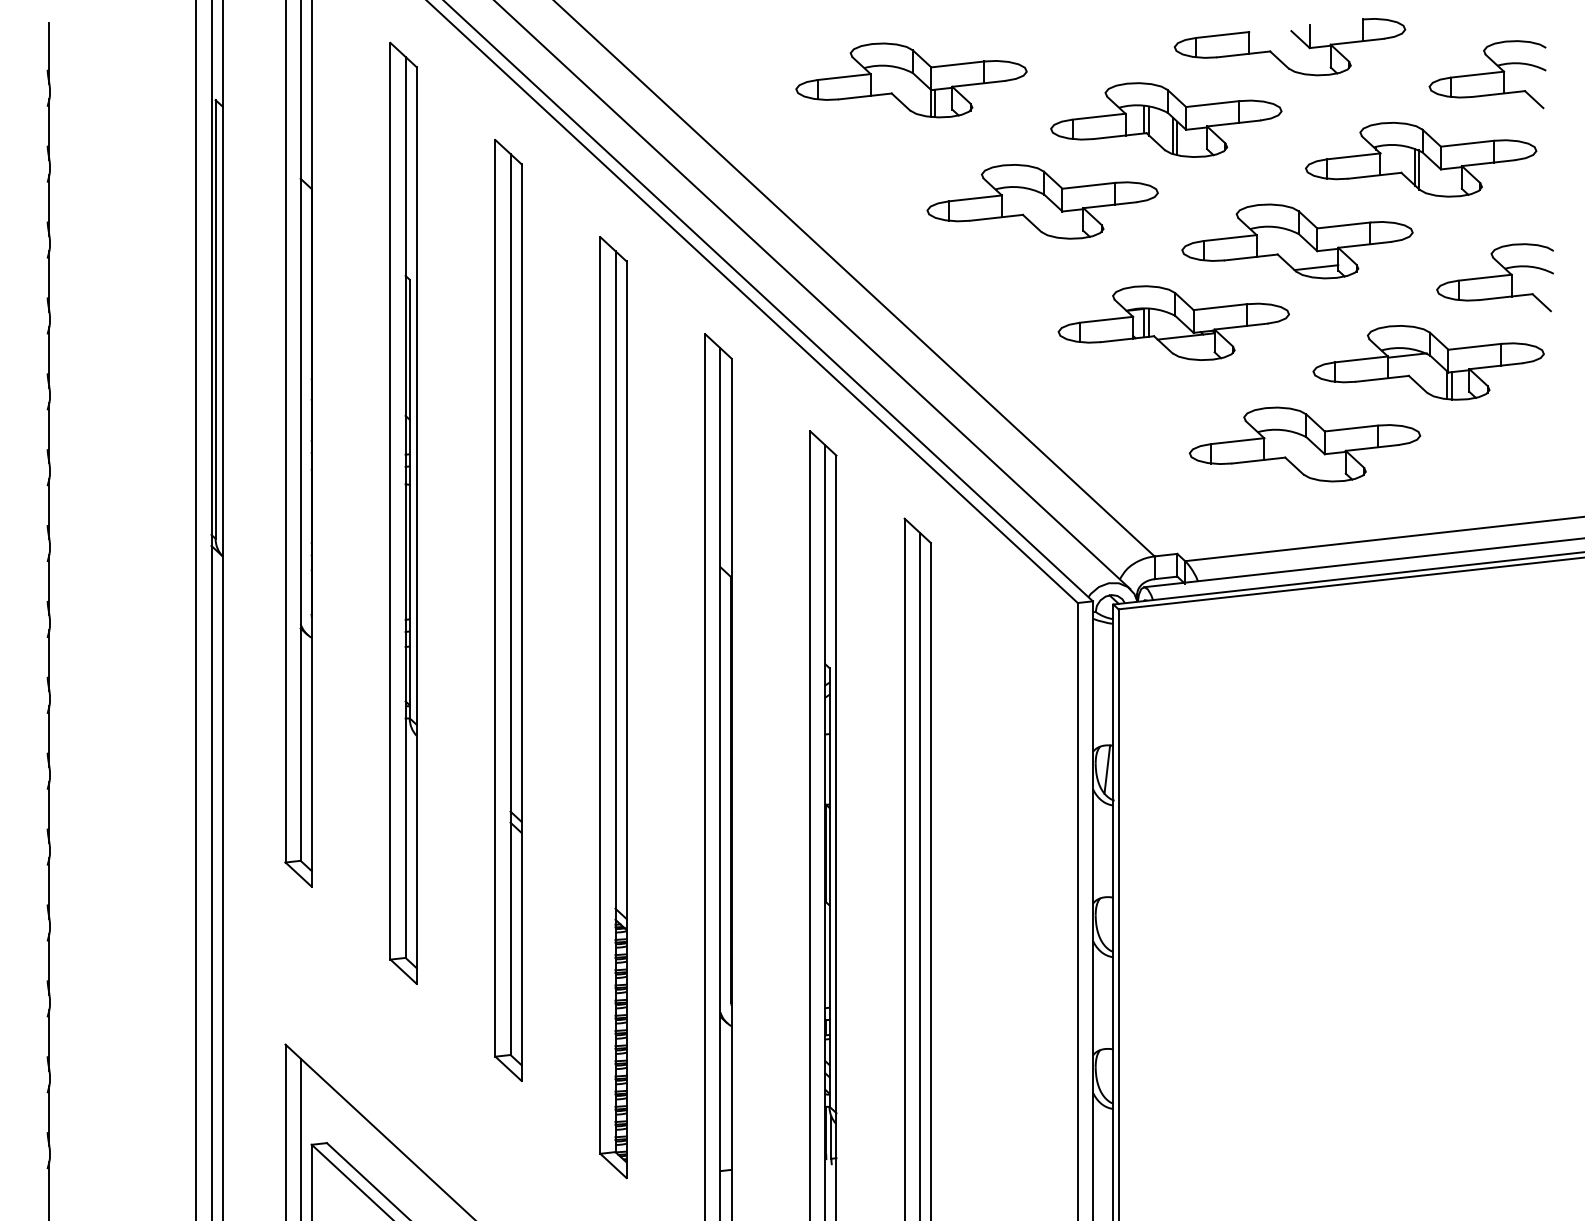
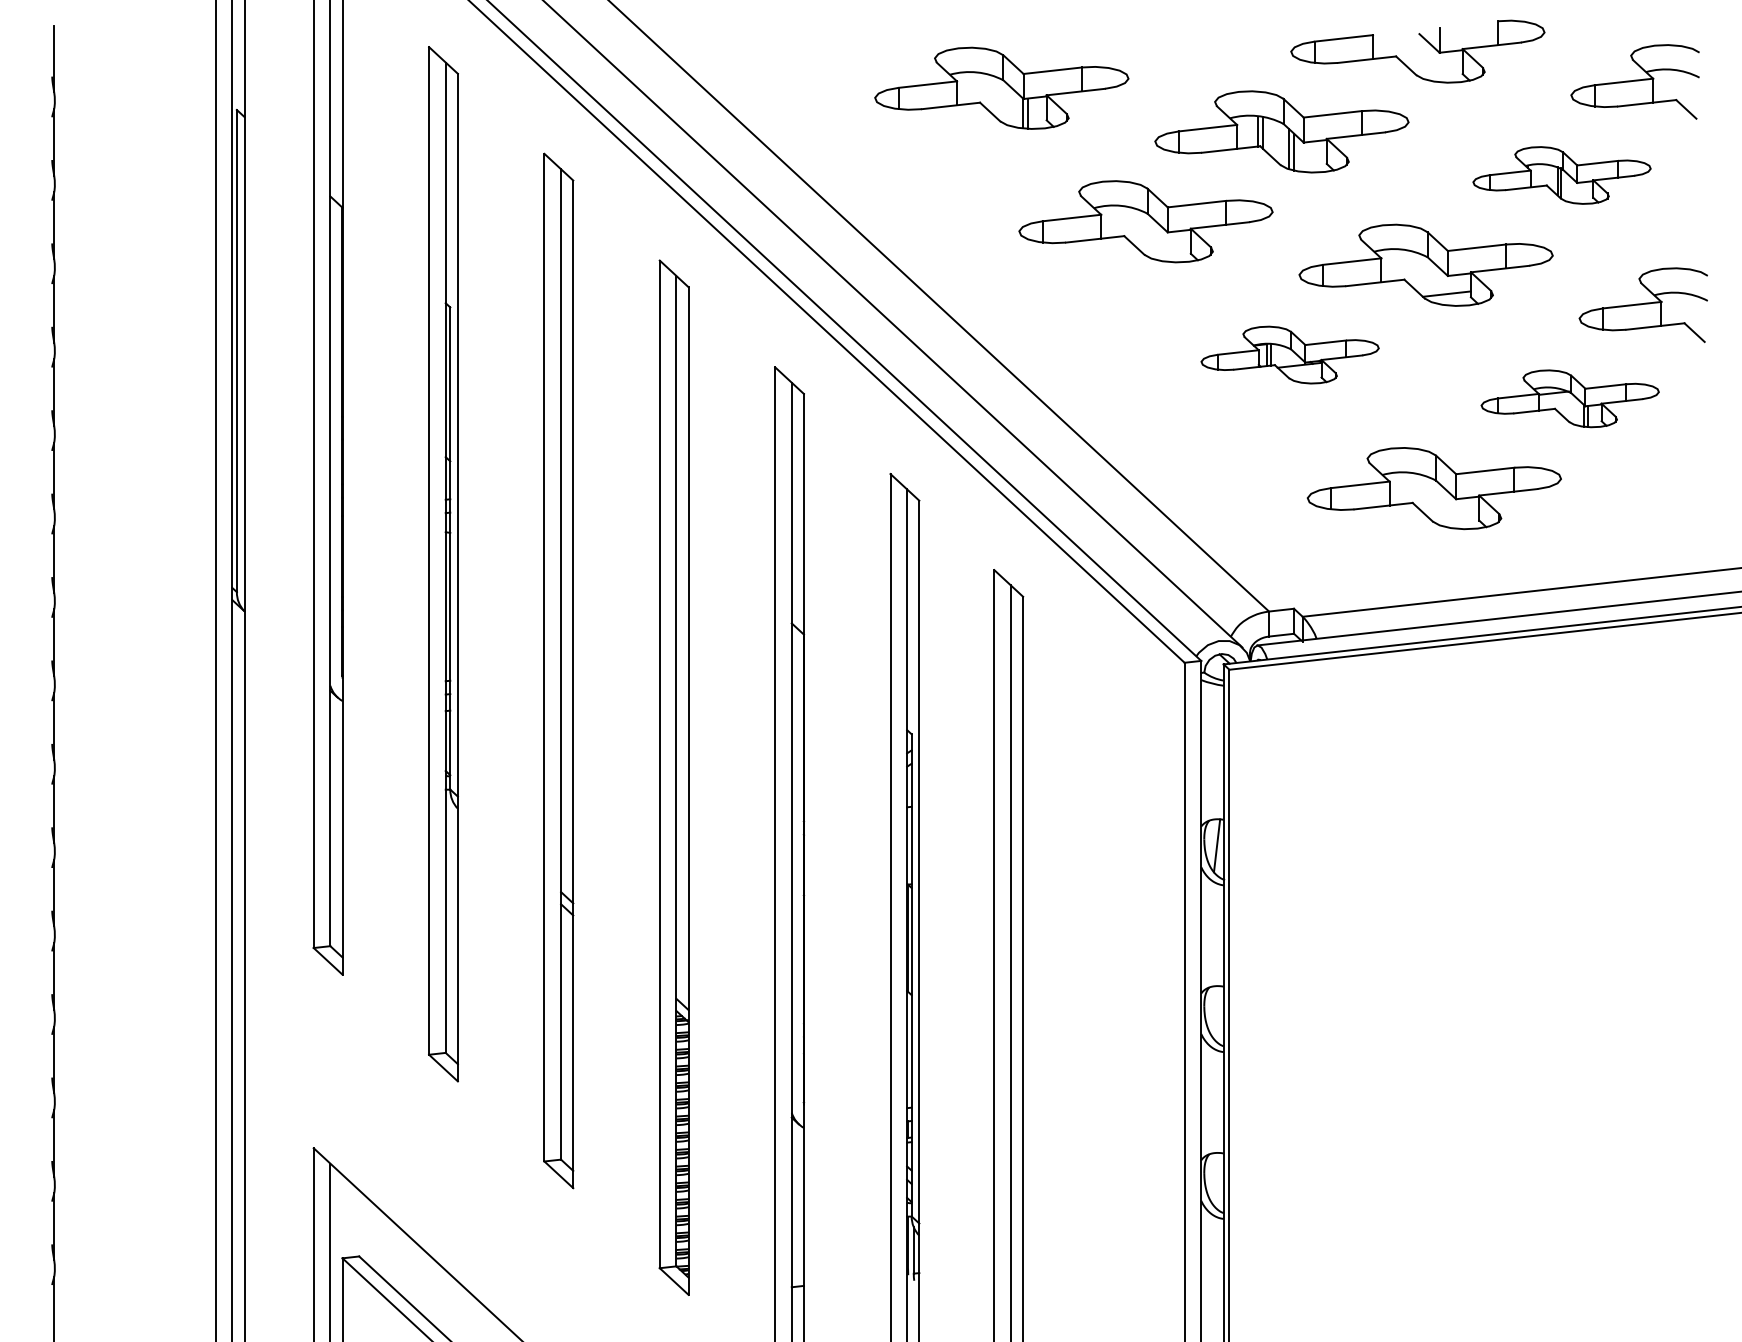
part: (1420, 159) -> (1561, 175), size x0.7
part: (1173, 322) -> (1289, 354), size x0.7
part: (1427, 362) -> (1569, 398), size x0.7

